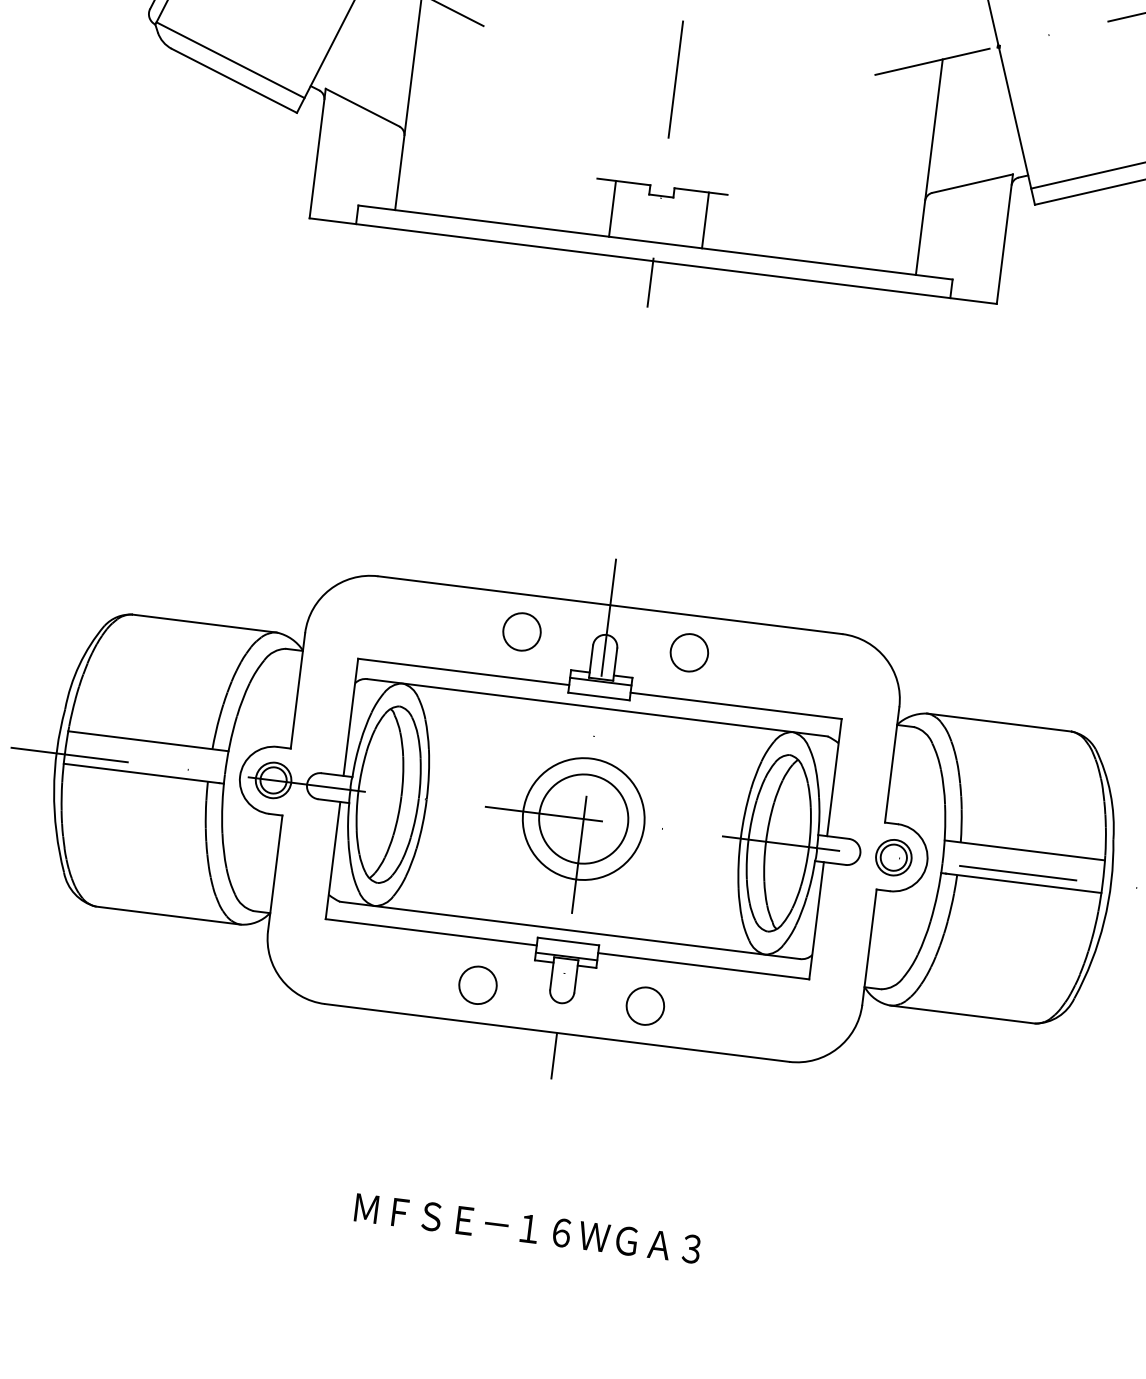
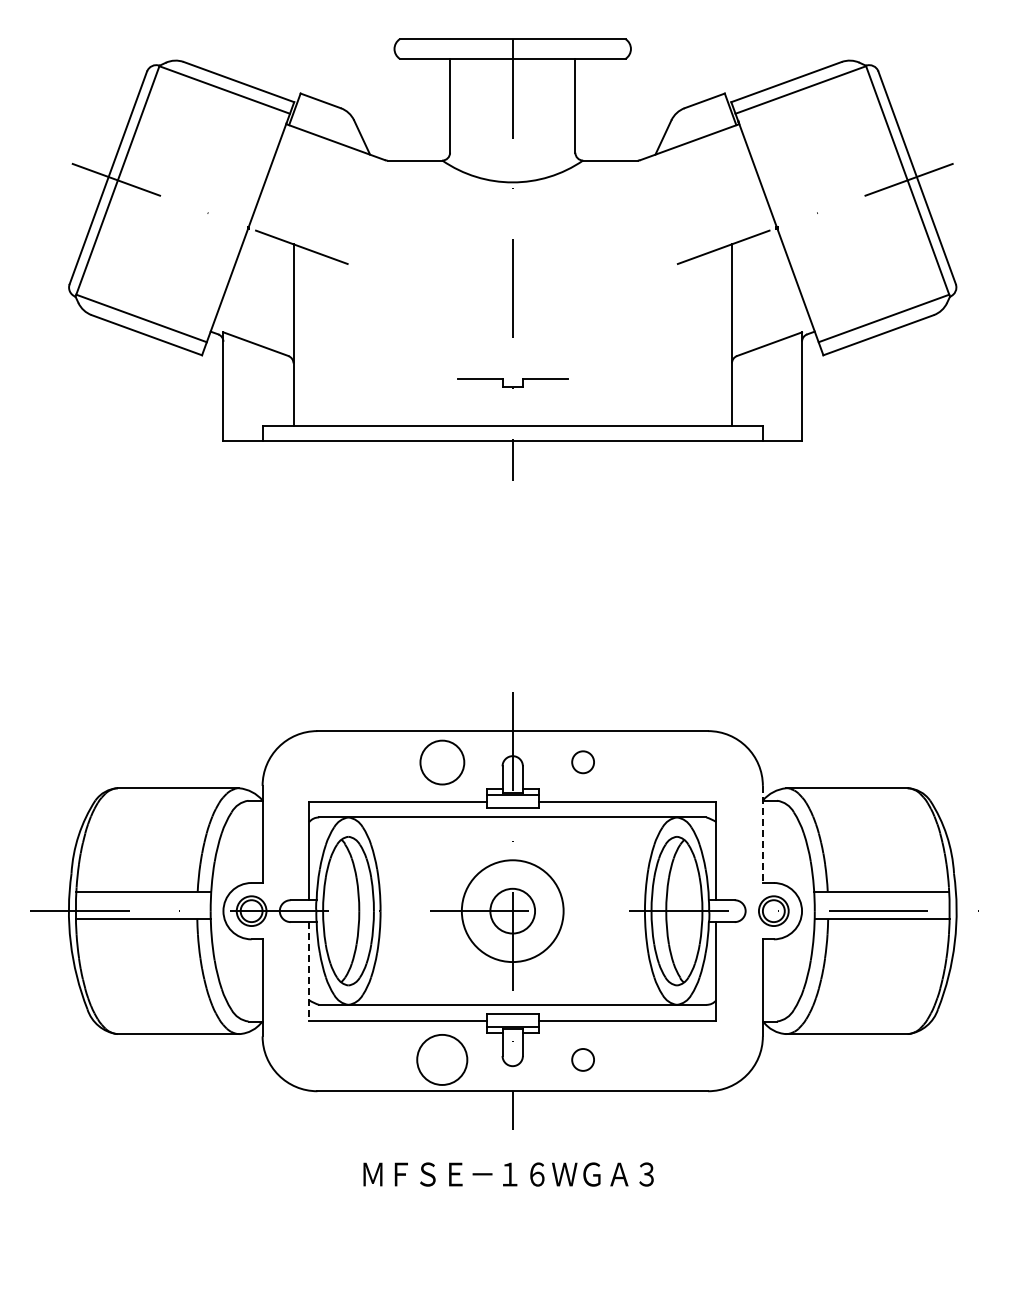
line: (612, 207) -> (473, 401), removed
line: (705, 219) -> (551, 401), removed
circle: (521, 630) -> (441, 761), size x1.4
circle: (688, 651) -> (582, 761), size x0.7
line: (891, 764) -> (762, 834), solid -> dashed
circle: (583, 818) -> (512, 910), size x0.6
line: (333, 860) -> (309, 971), solid -> dashed
circle: (477, 984) -> (441, 1059), size x1.6
circle: (644, 1005) -> (582, 1059), size x0.7
text: (527, 1228) -> (508, 1174), moved

